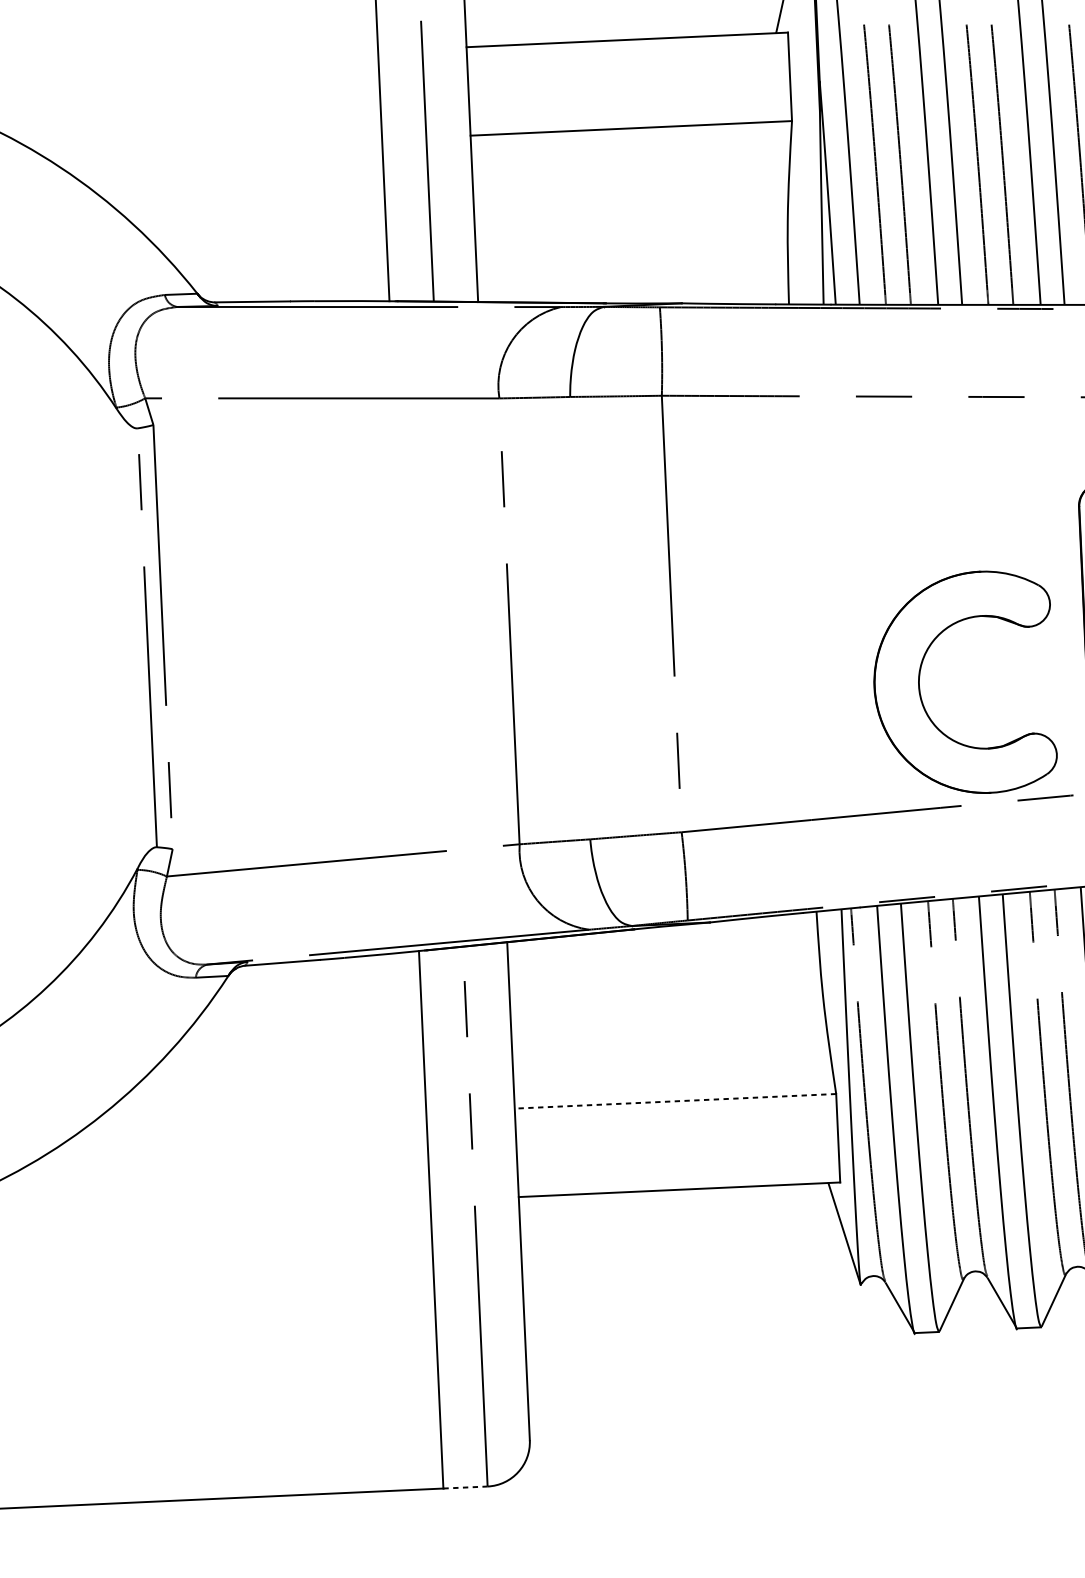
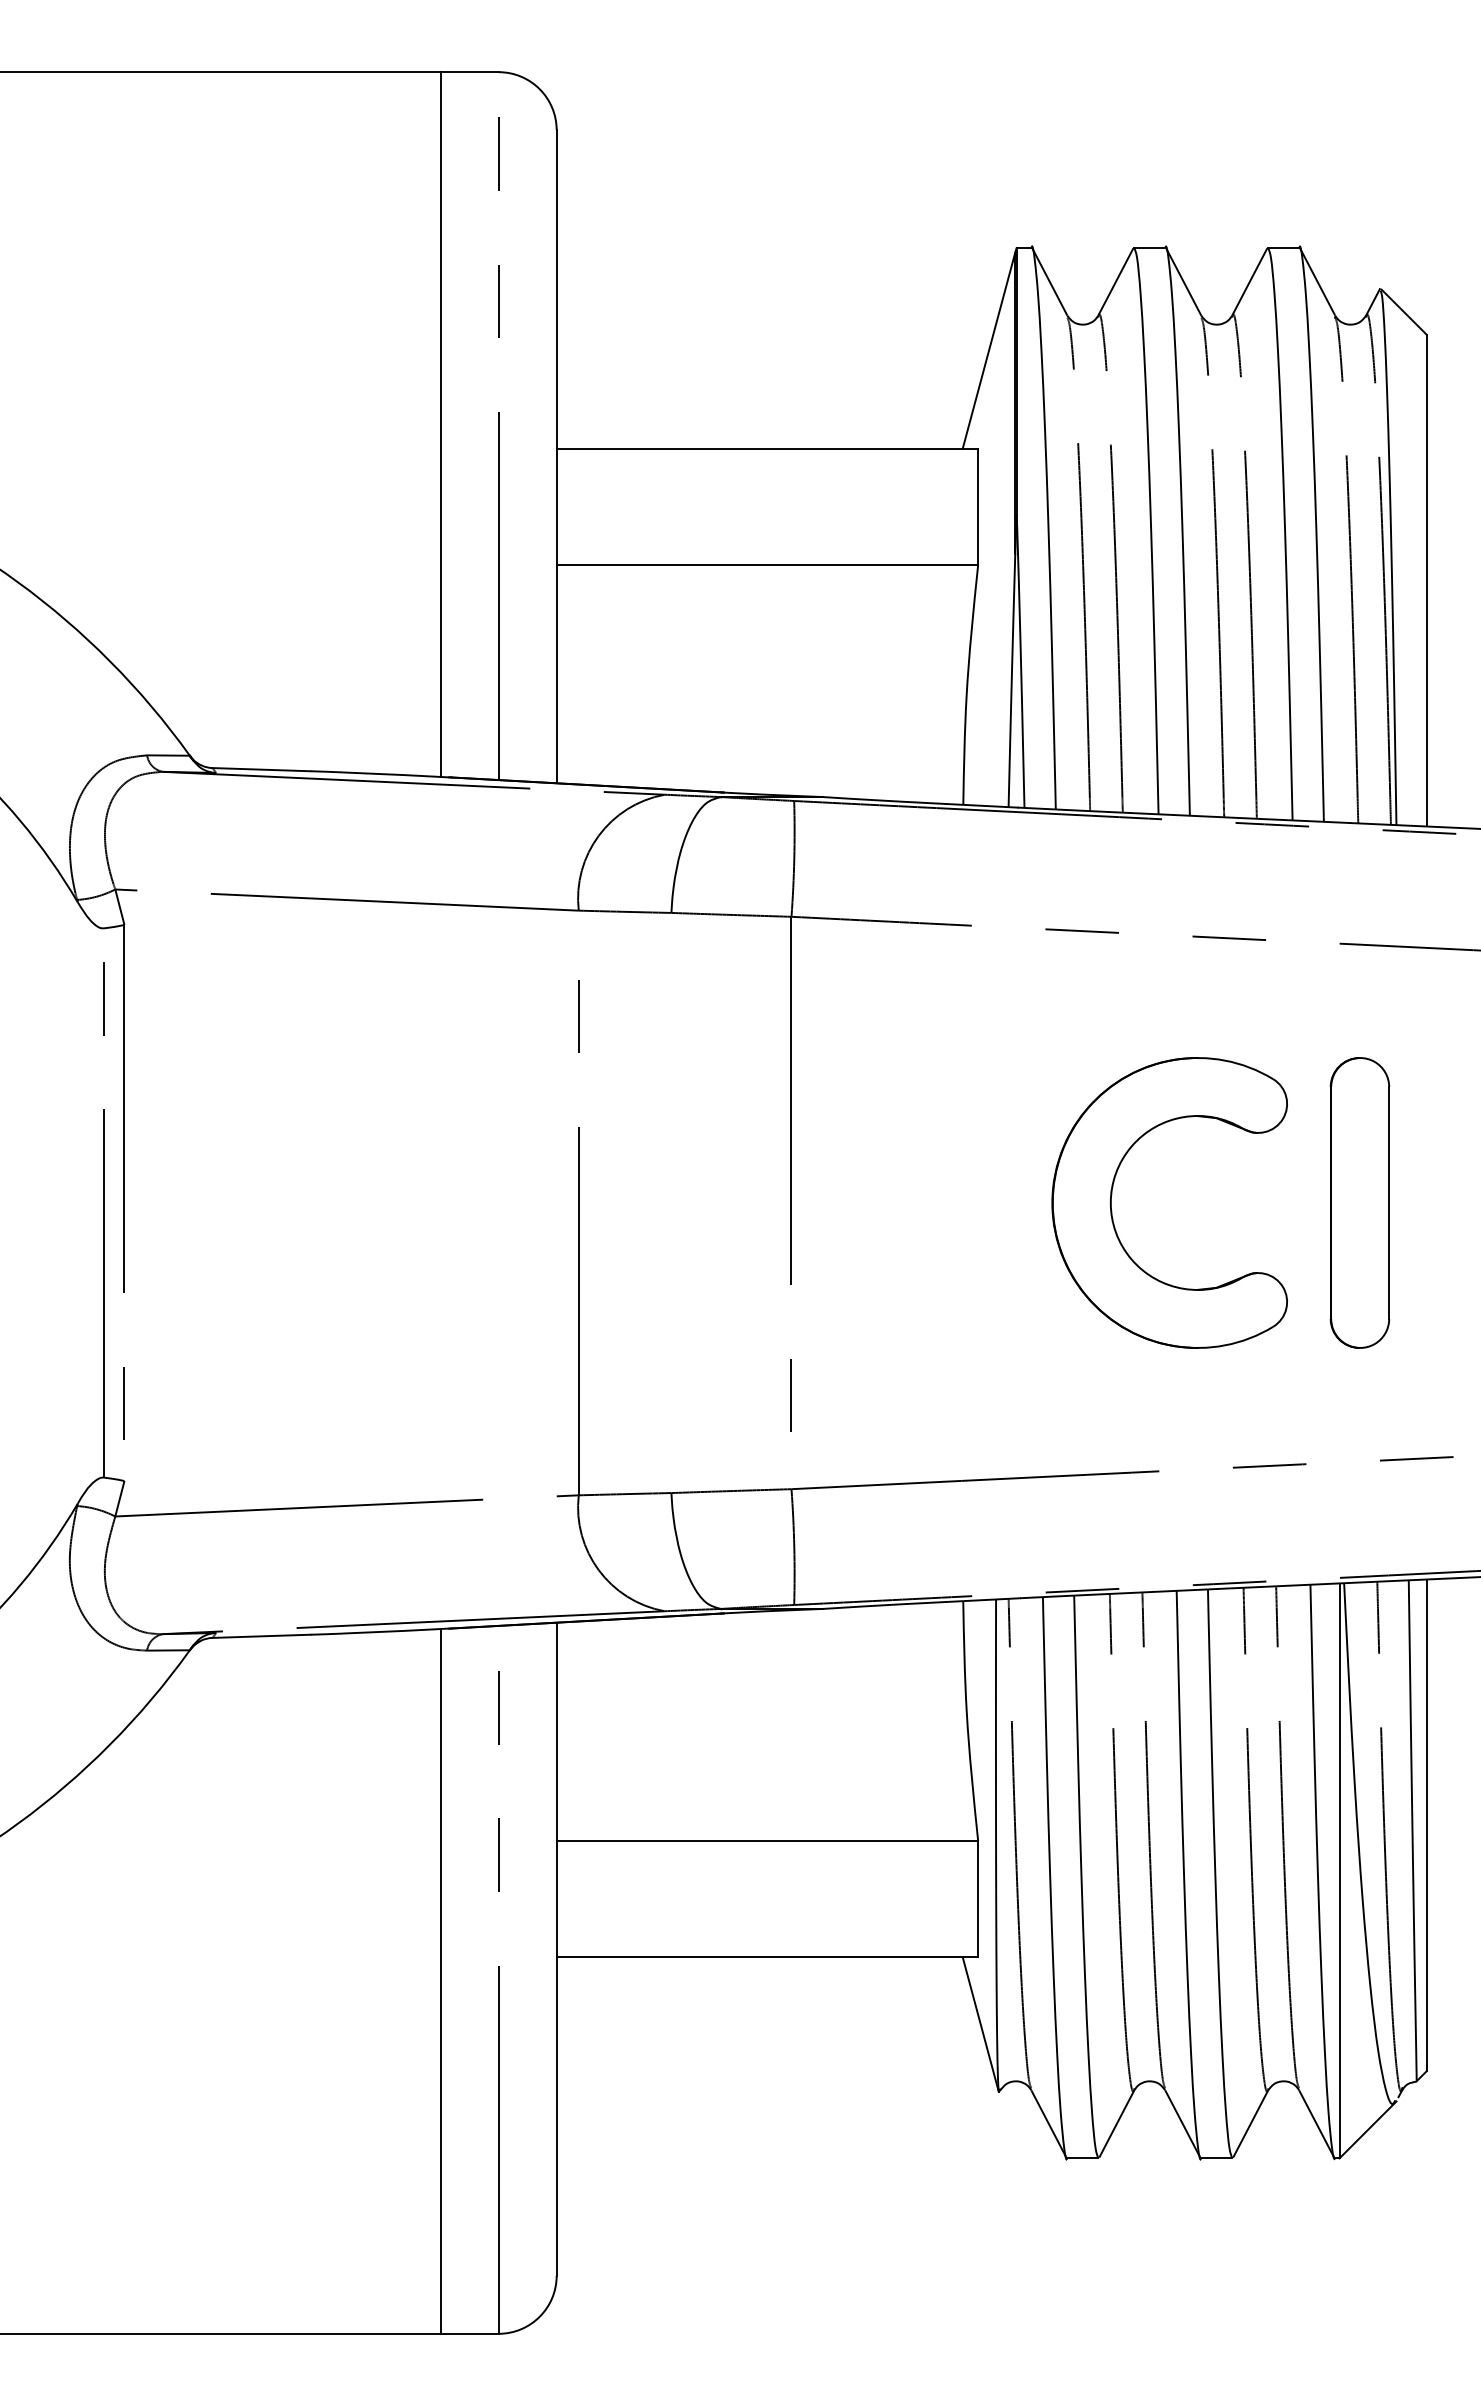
part: (920, 679) -> (1112, 1195), moved
line: (675, 1101) -> (767, 1840), dashed -> solid
line: (465, 1487) -> (469, 2333), dashed -> solid

